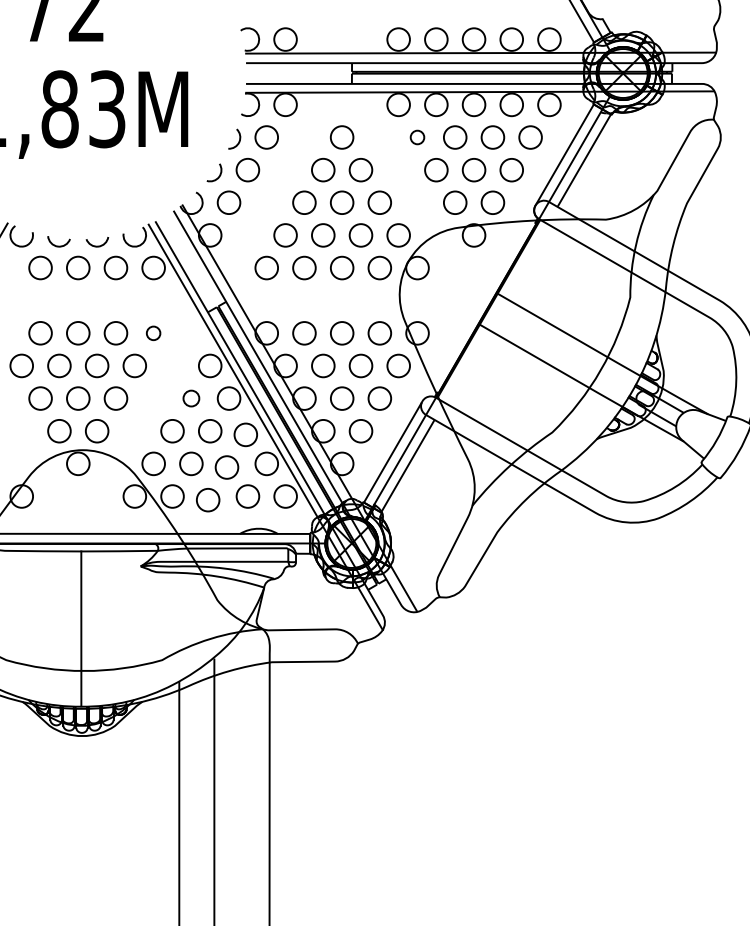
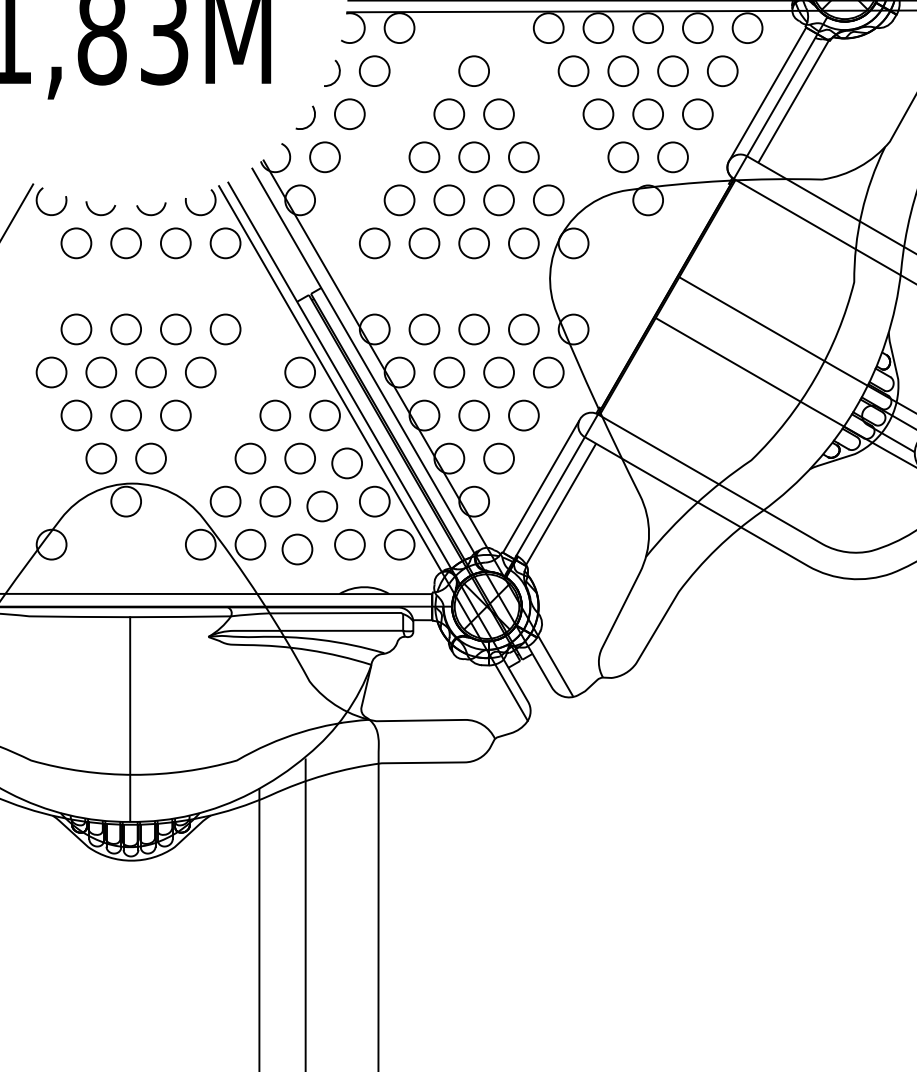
circle: (417, 137) -> (573, 71), size x1.67
circle: (153, 333) -> (225, 329), size x1.67
circle: (191, 398) -> (275, 415), size x1.43

